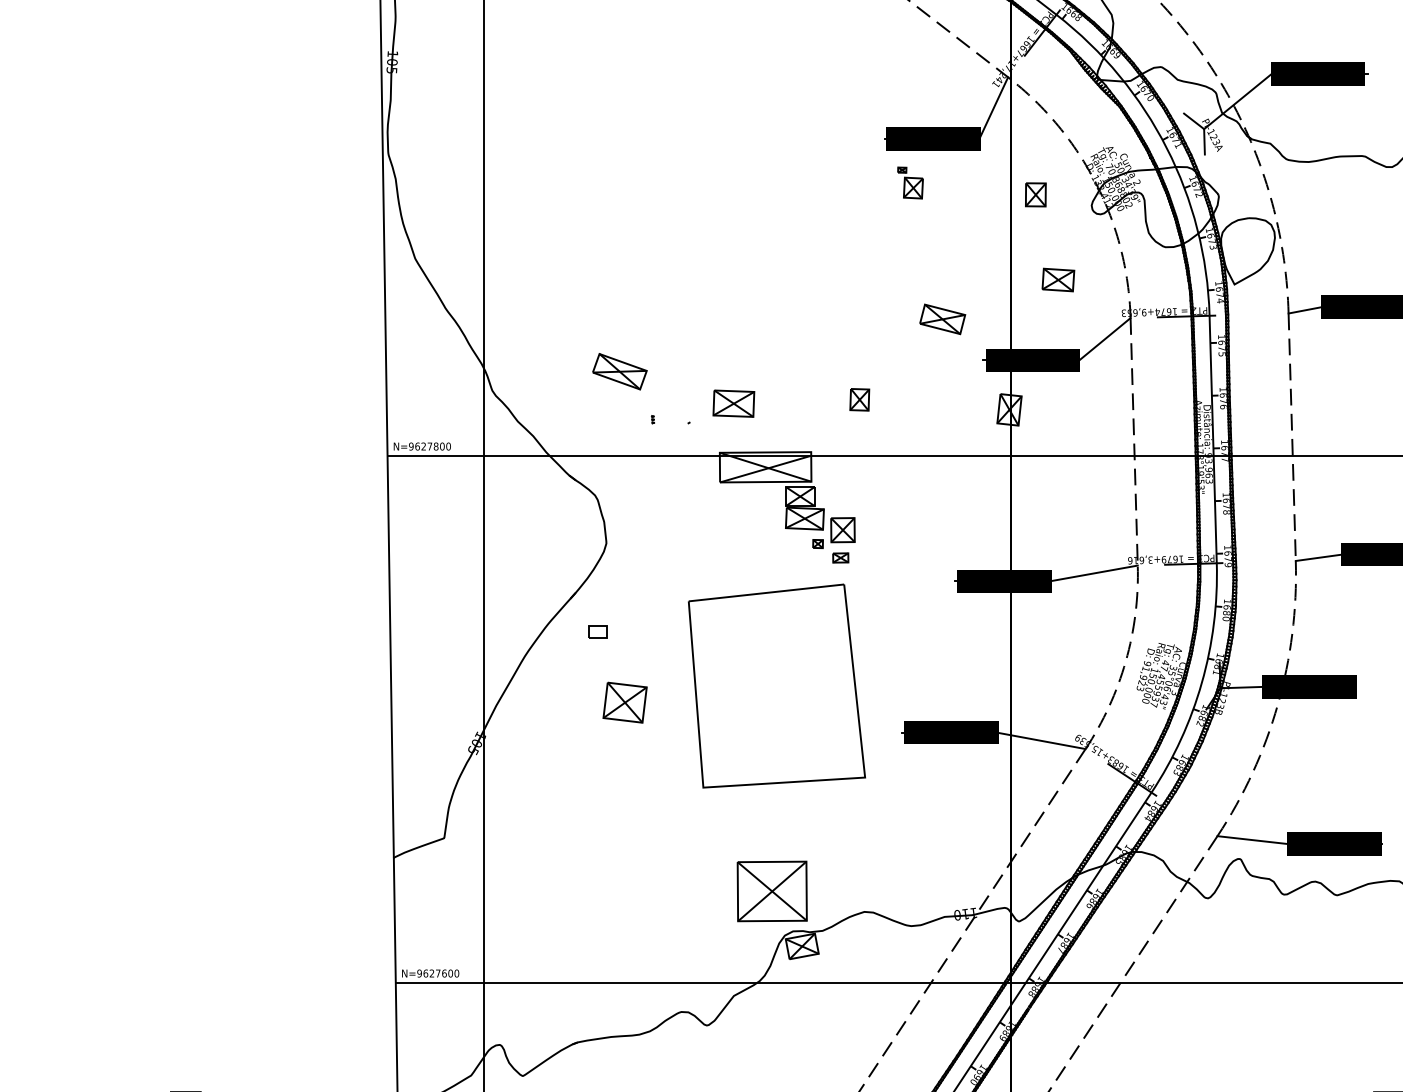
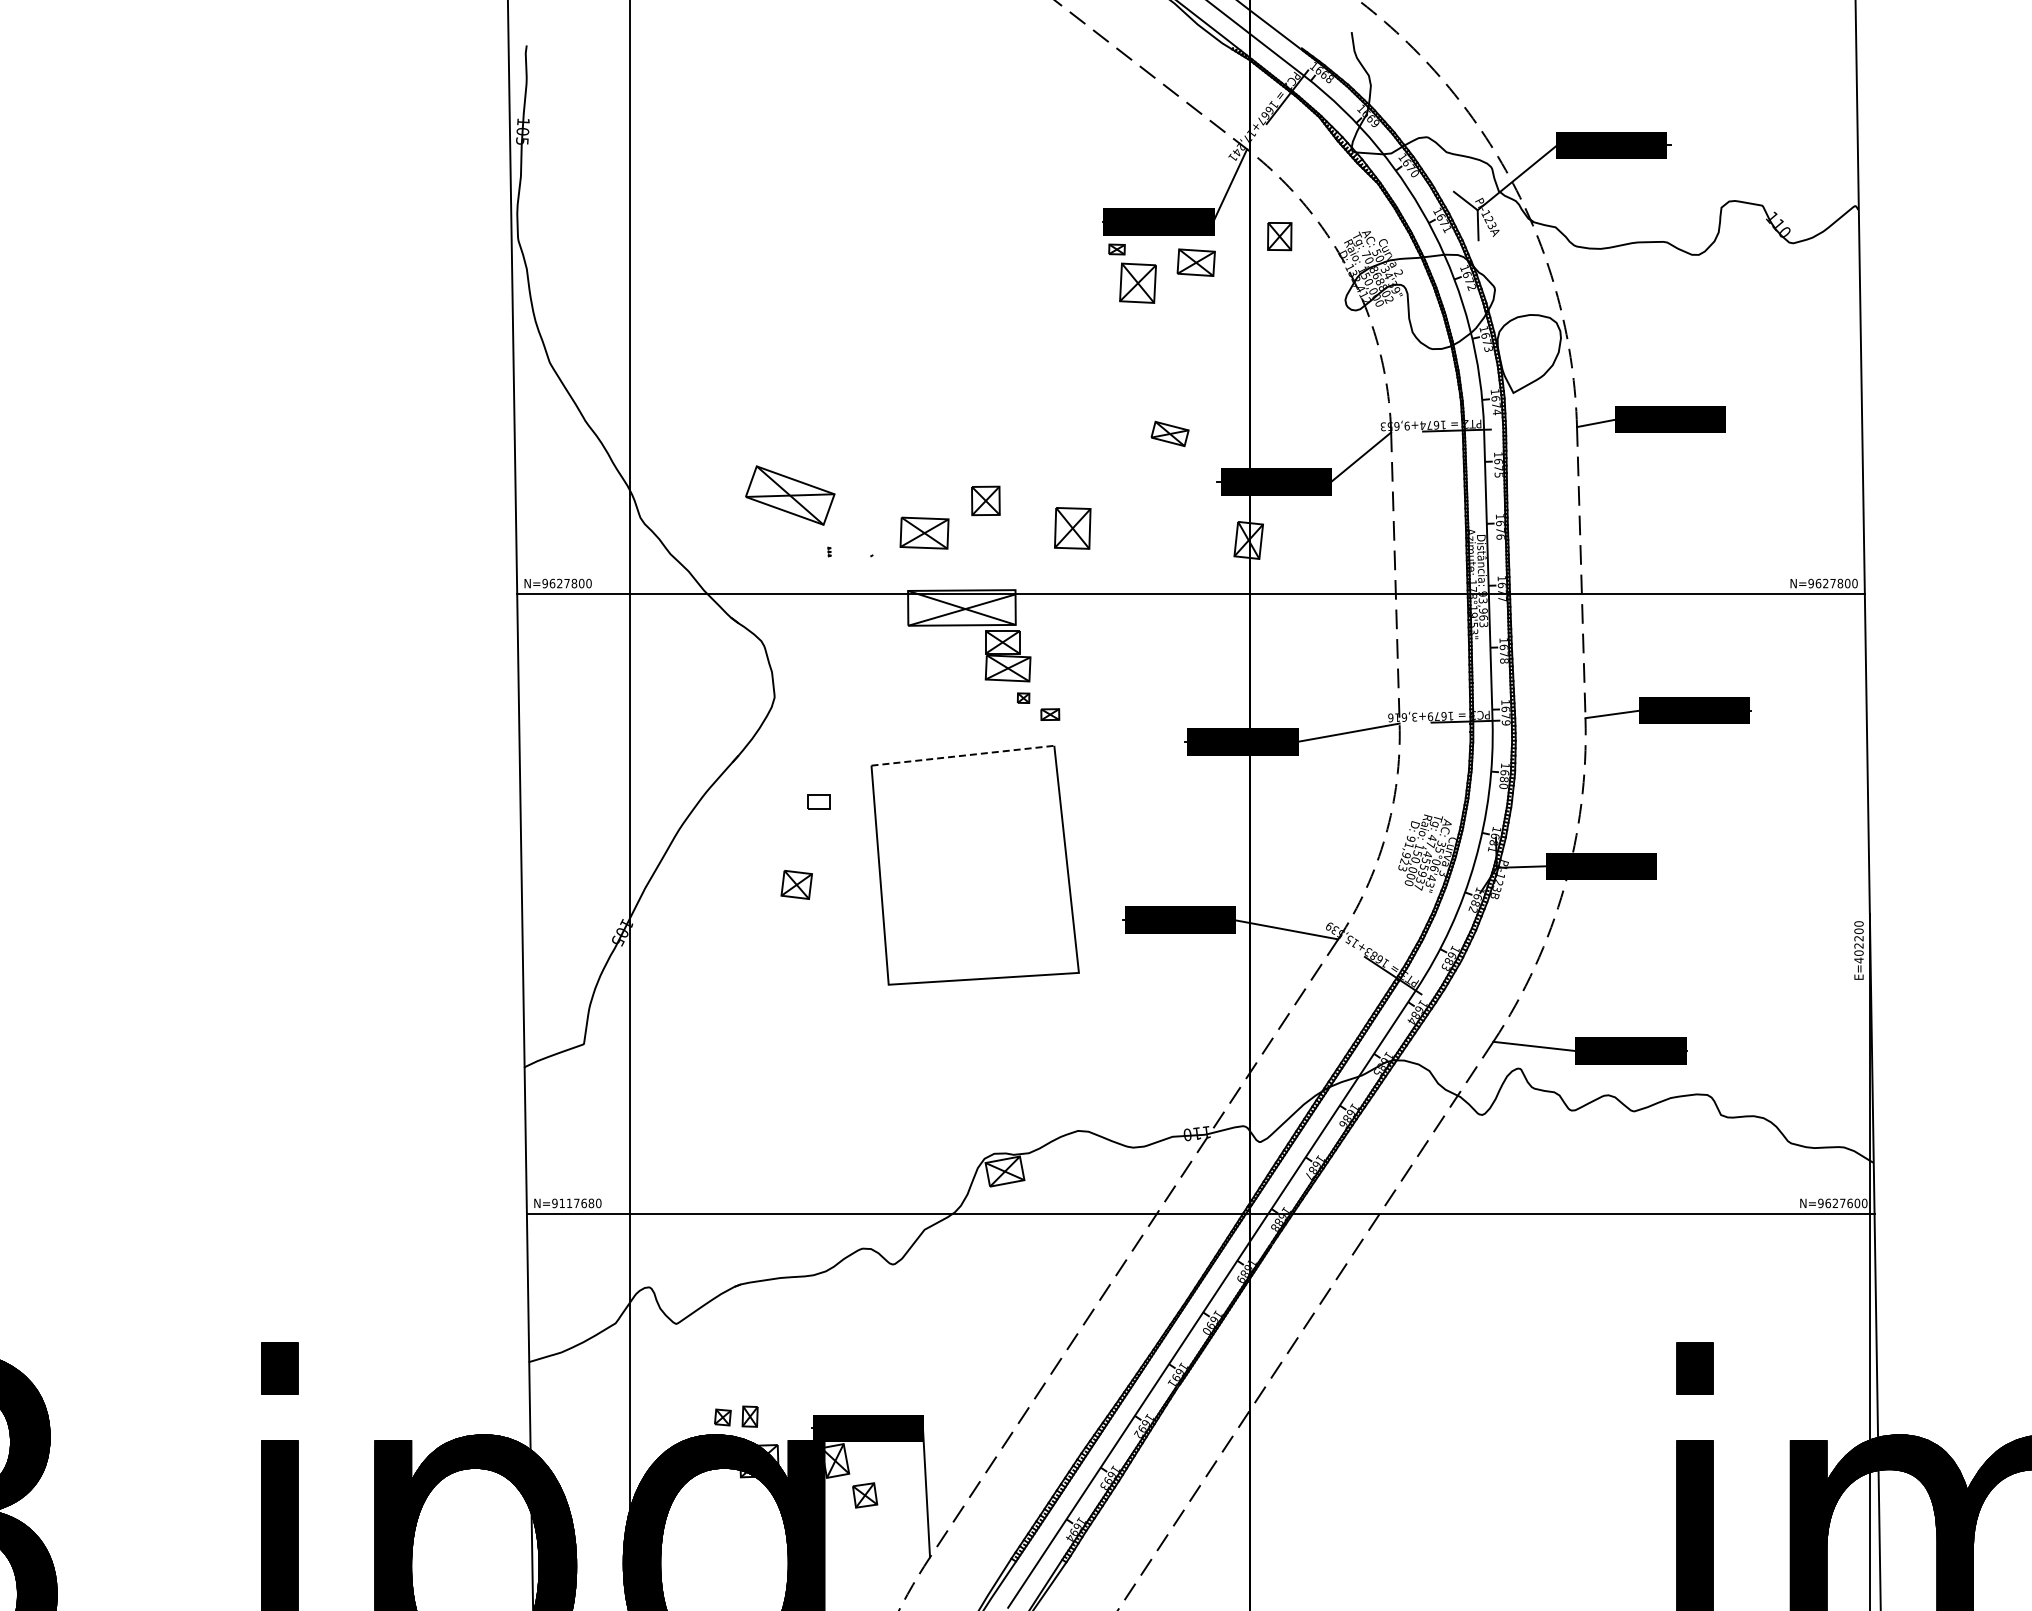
part: (909, 182) -> (1131, 273), size x1.6
part: (1035, 194) -> (1279, 236), moved
part: (1057, 279) -> (1195, 262), moved
part: (942, 318) -> (1169, 433), size x0.7
part: (619, 371) -> (790, 495), size x1.4
part: (859, 399) -> (1072, 528), size x1.6
part: (842, 529) -> (985, 500), moved
line: (766, 592) -> (962, 755), solid -> dashed
part: (597, 631) -> (818, 801), moved
part: (624, 702) -> (796, 884), size x0.6
part: (772, 891) -> (969, 1106), removed
text: (437, 973) -> (576, 1203), N=9627600 -> N=9117680

